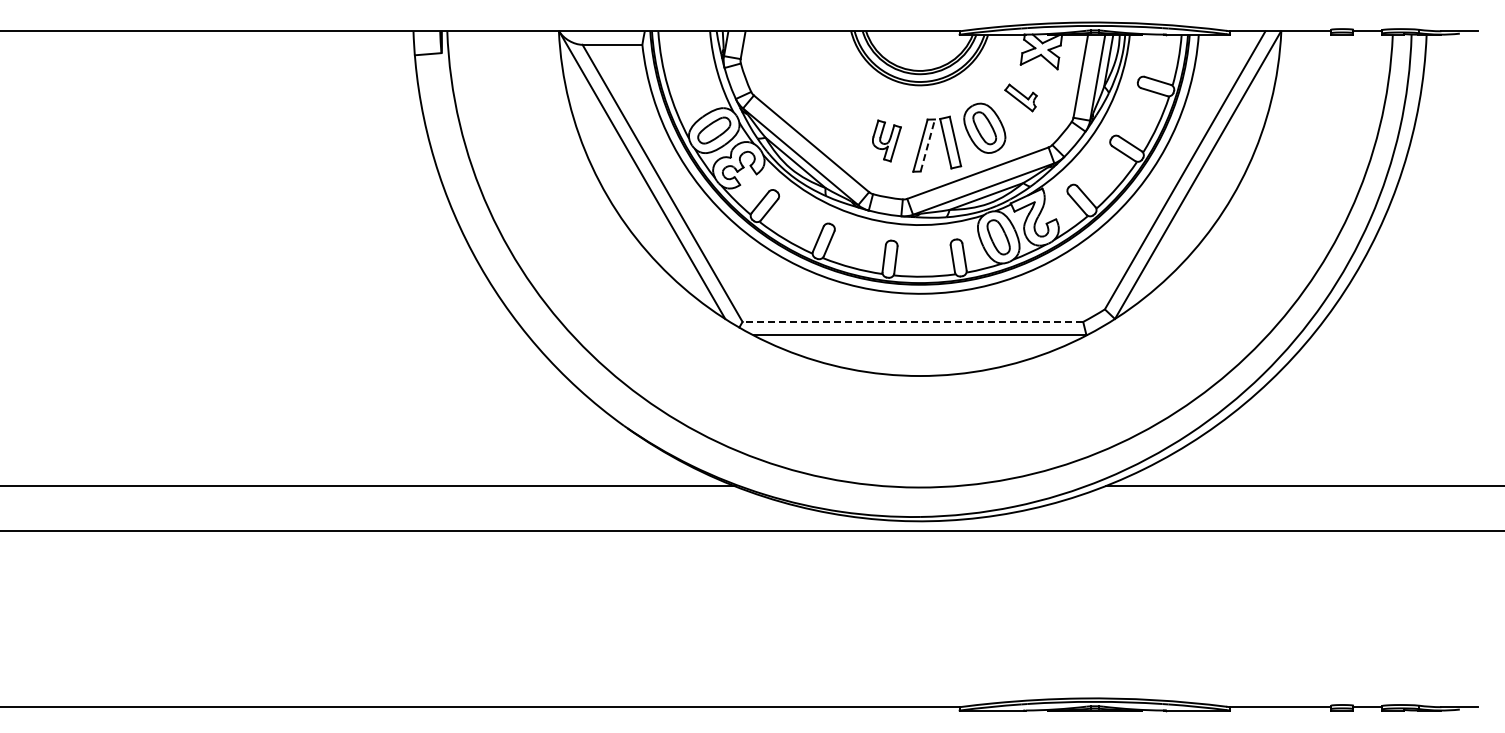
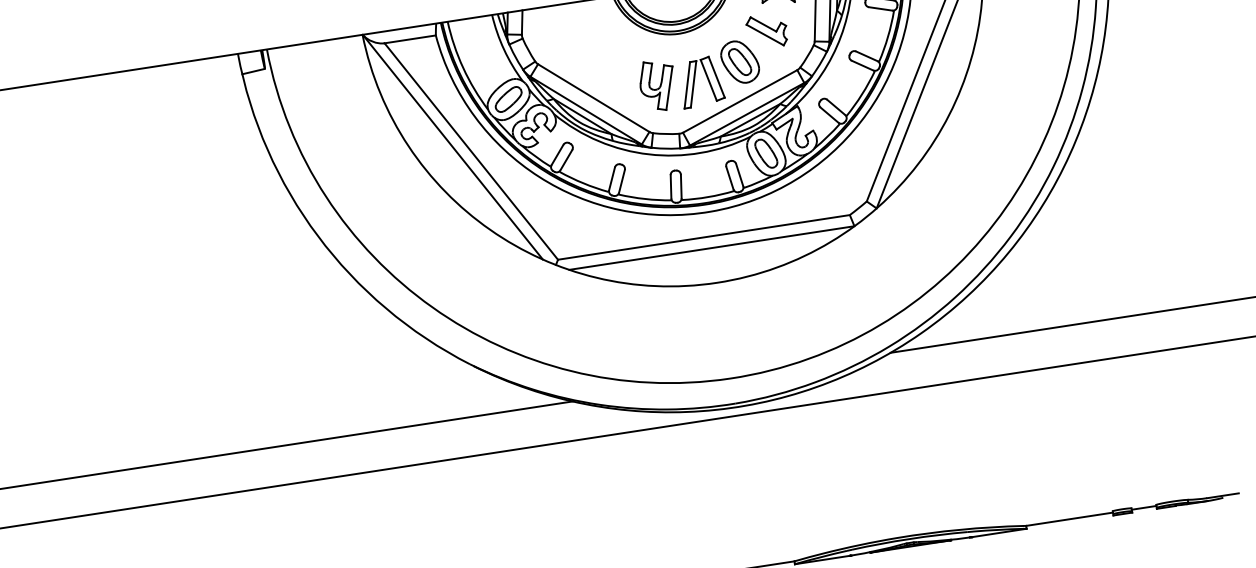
part: (1020, 97) -> (766, 31), size x1.43
part: (886, 140) -> (657, 85), size x1.43
line: (927, 145) -> (693, 84), dashed -> solid
line: (912, 321) -> (703, 237), dashed -> solid

